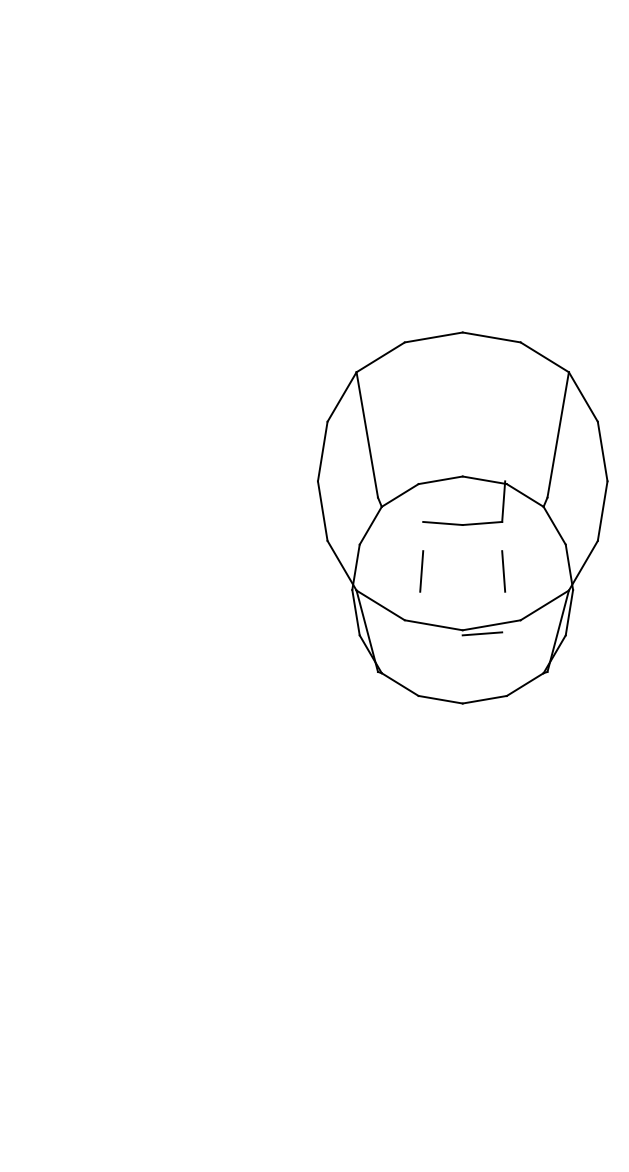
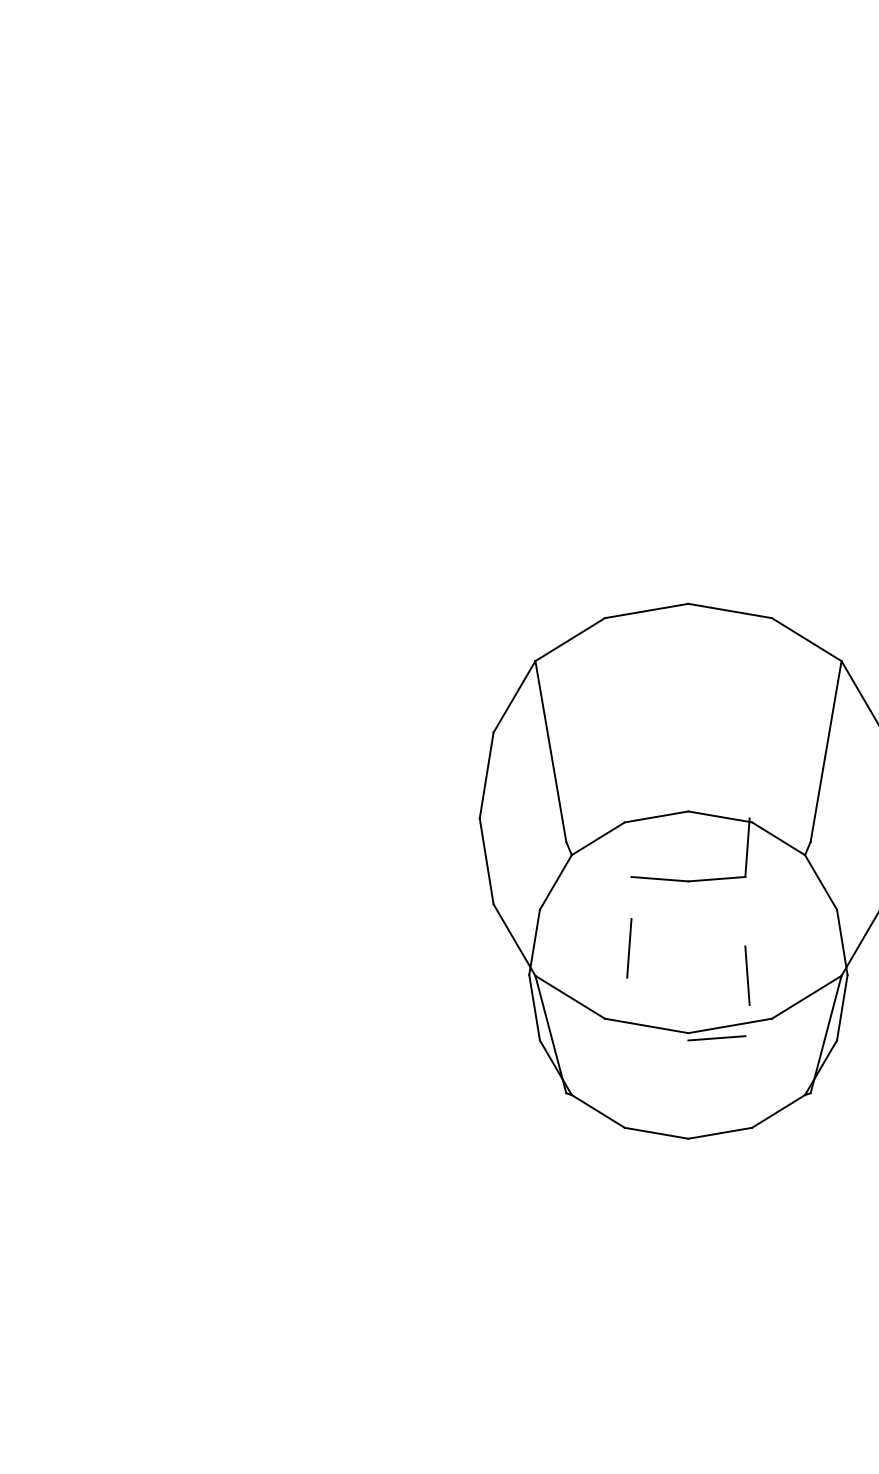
line: (503, 571) -> (747, 975), moved

